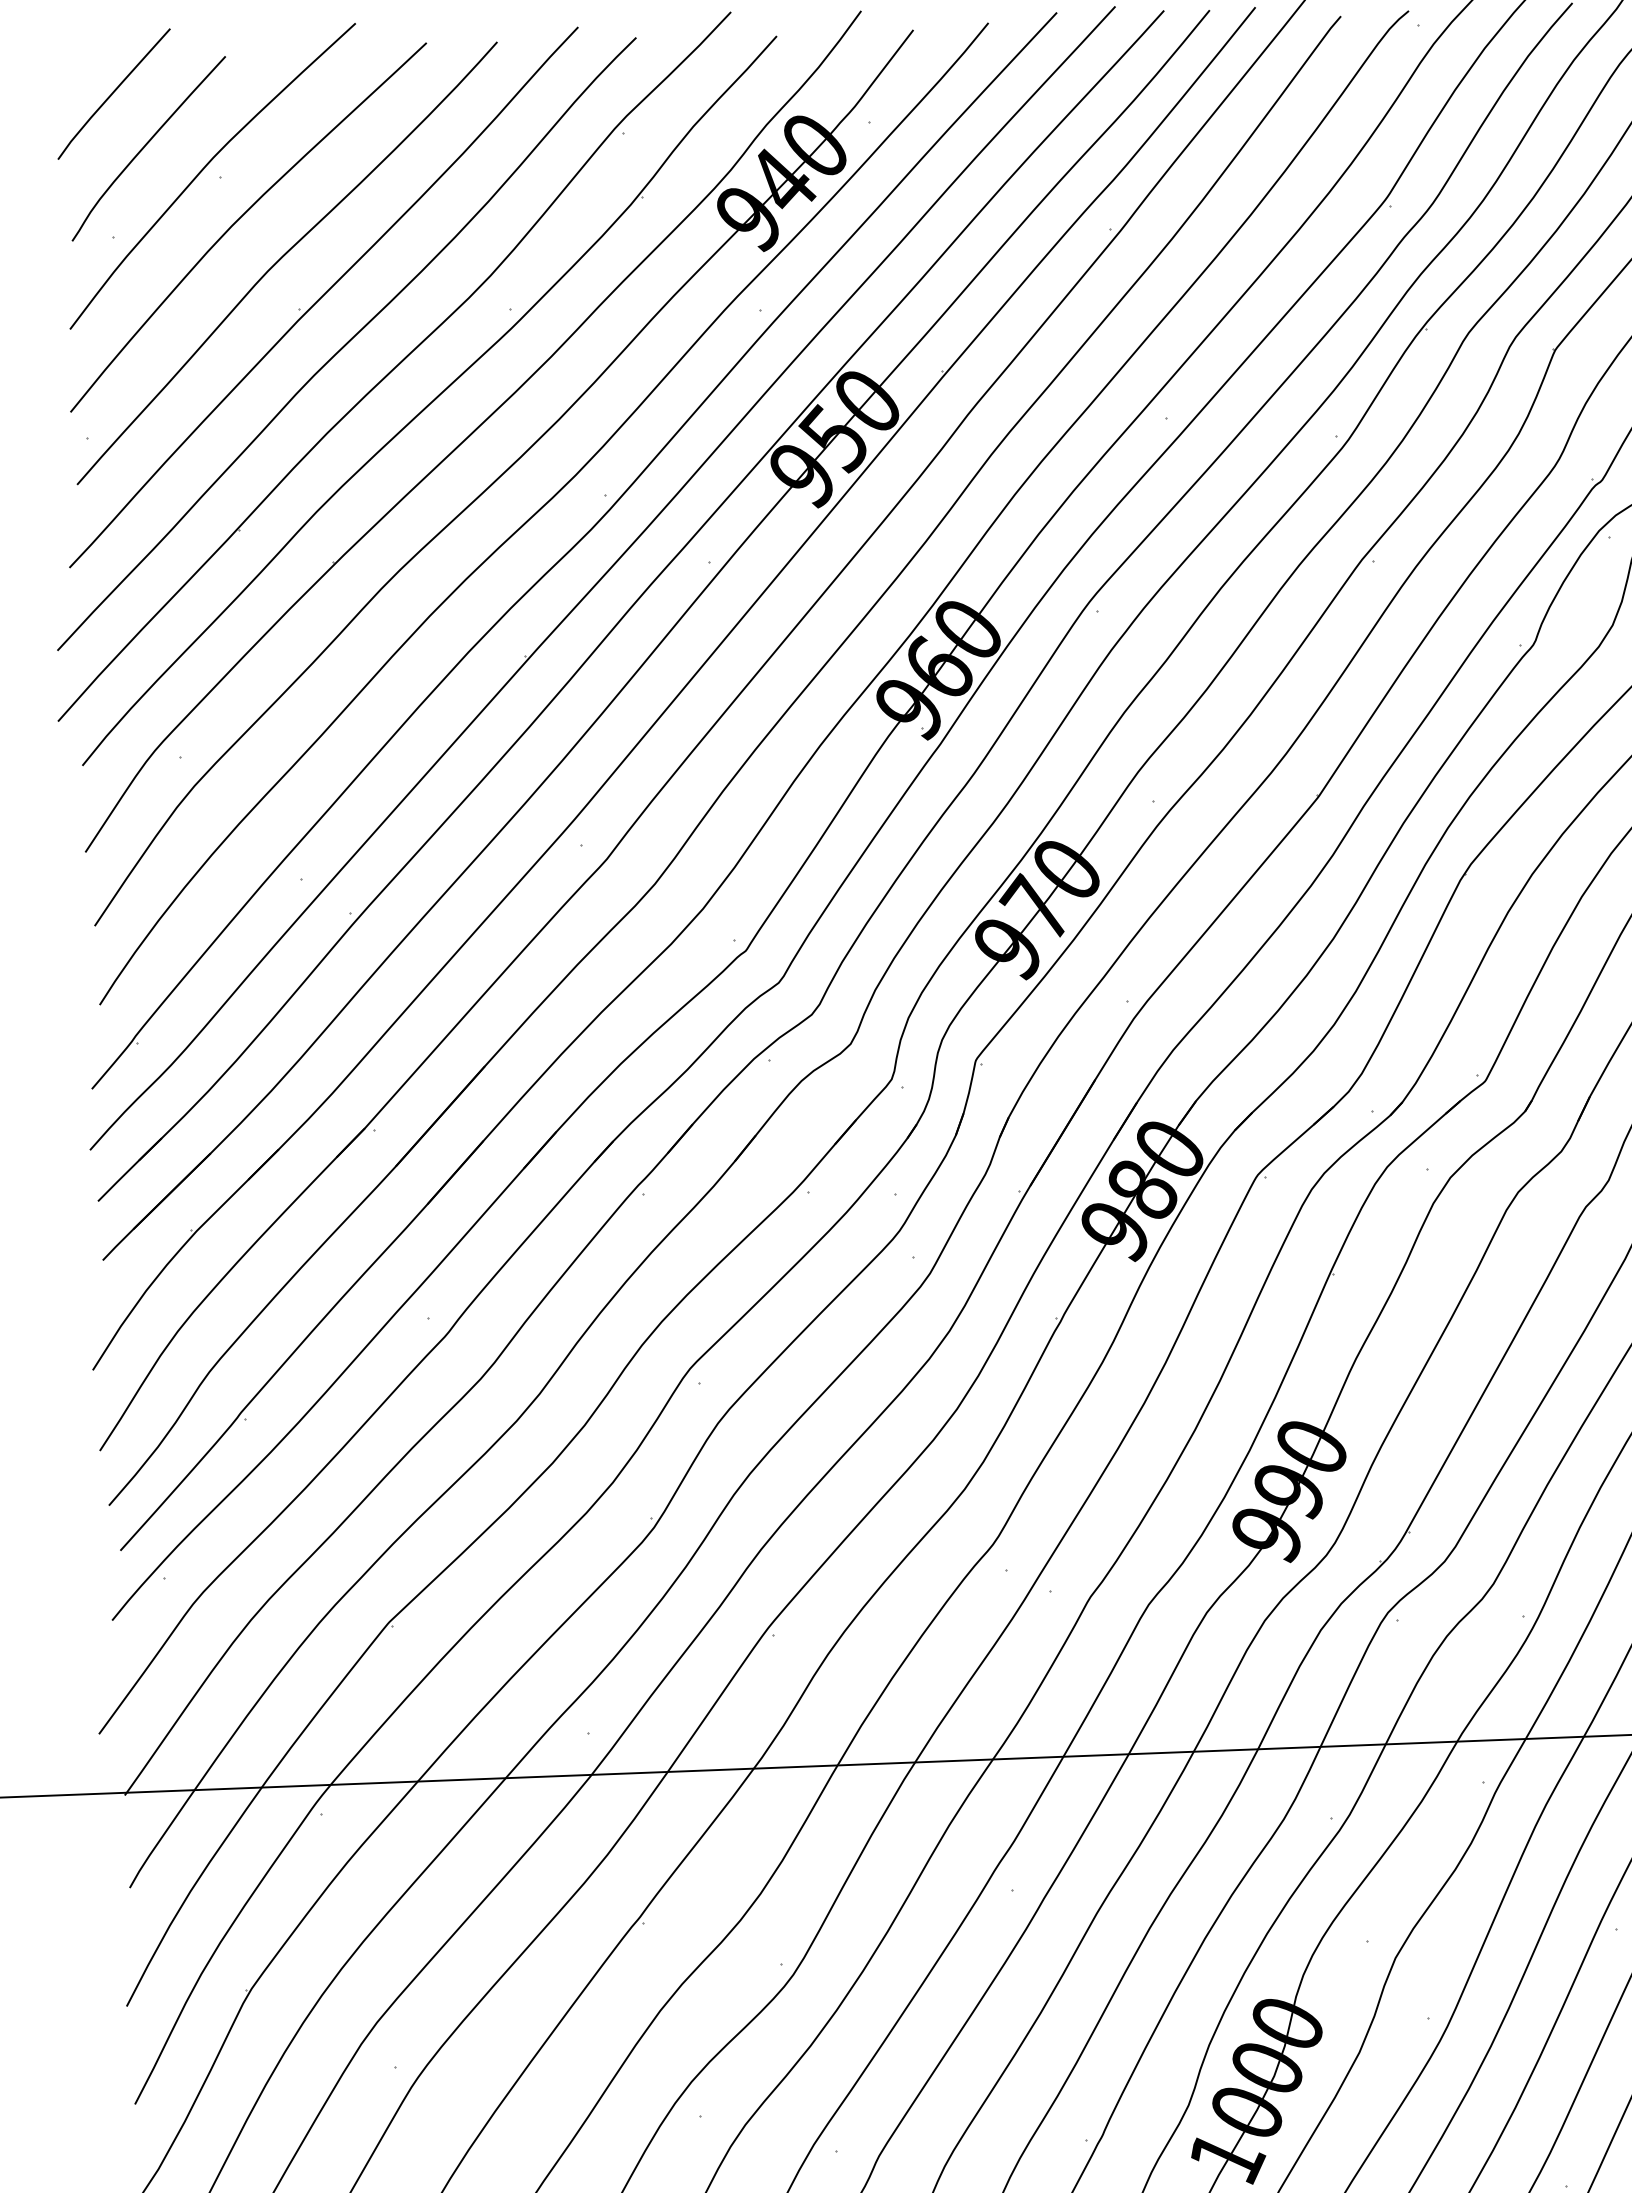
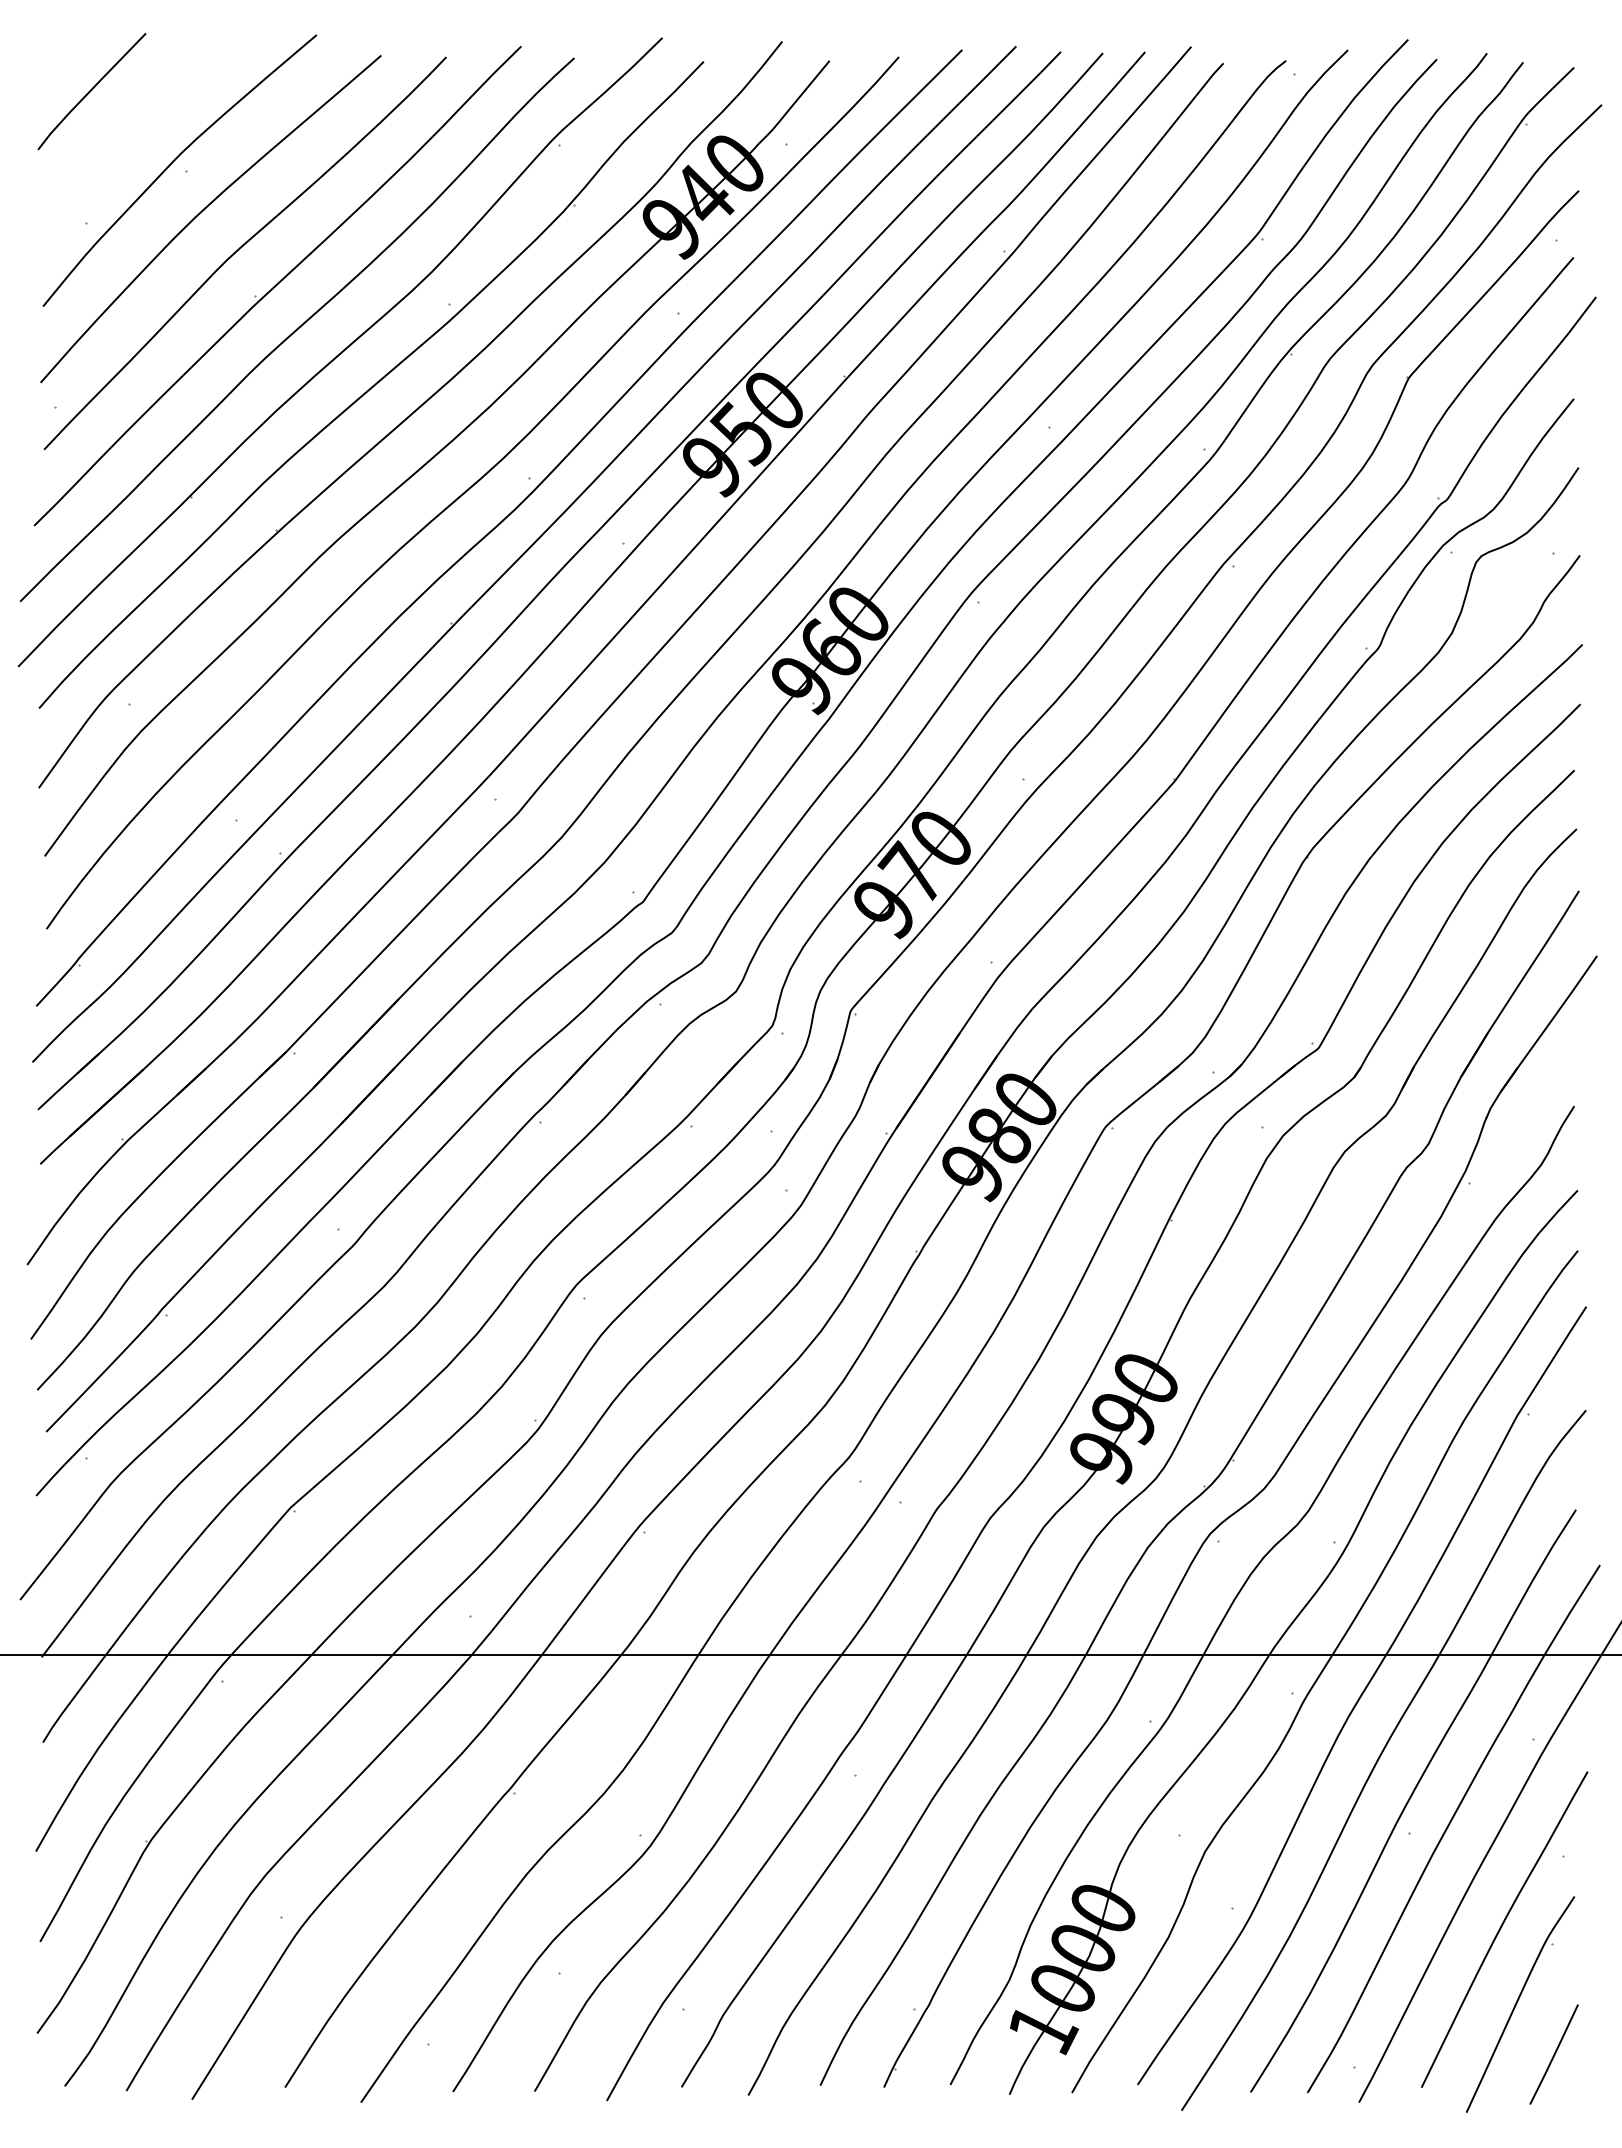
curve: (146, 146) -> (119, 140), removed

